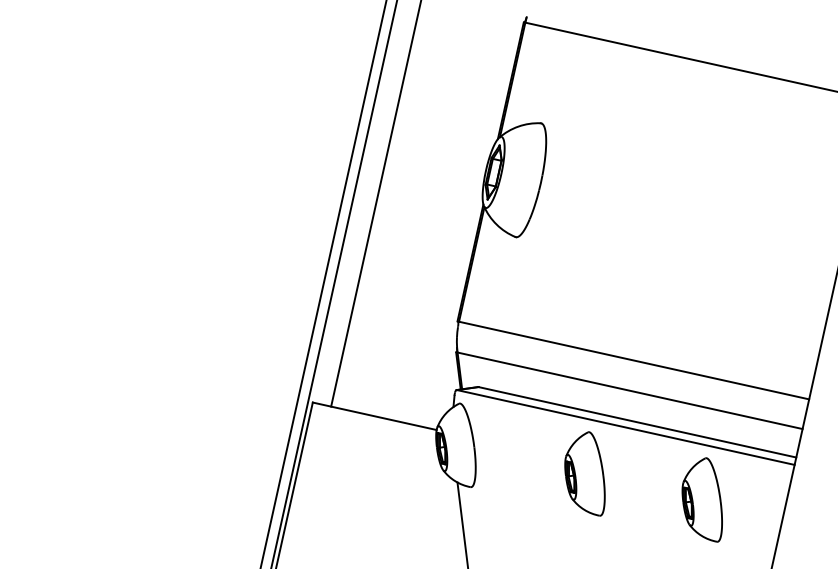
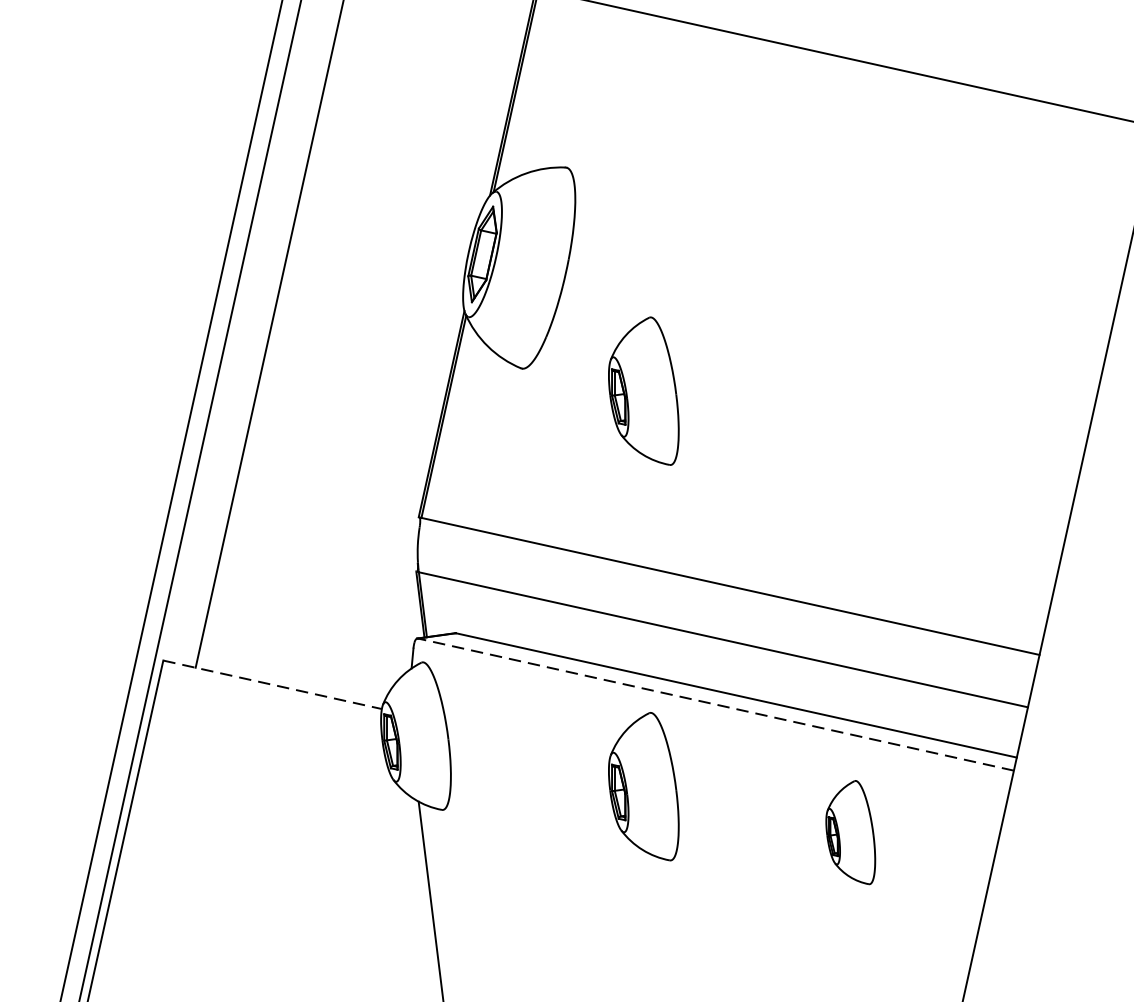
part: (584, 249) -> (642, 390), added
line: (375, 416) -> (273, 685), solid -> dashed
line: (625, 427) -> (715, 704), solid -> dashed
part: (701, 499) -> (849, 831), size x0.7

